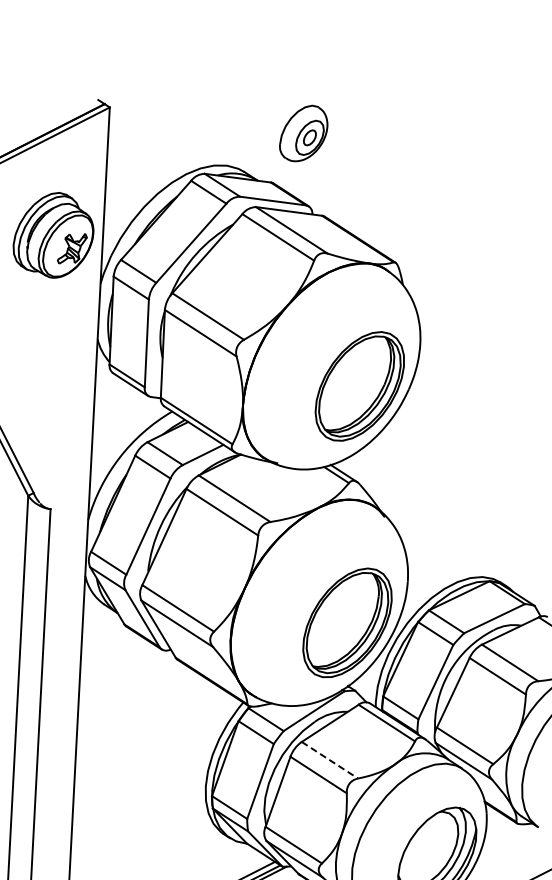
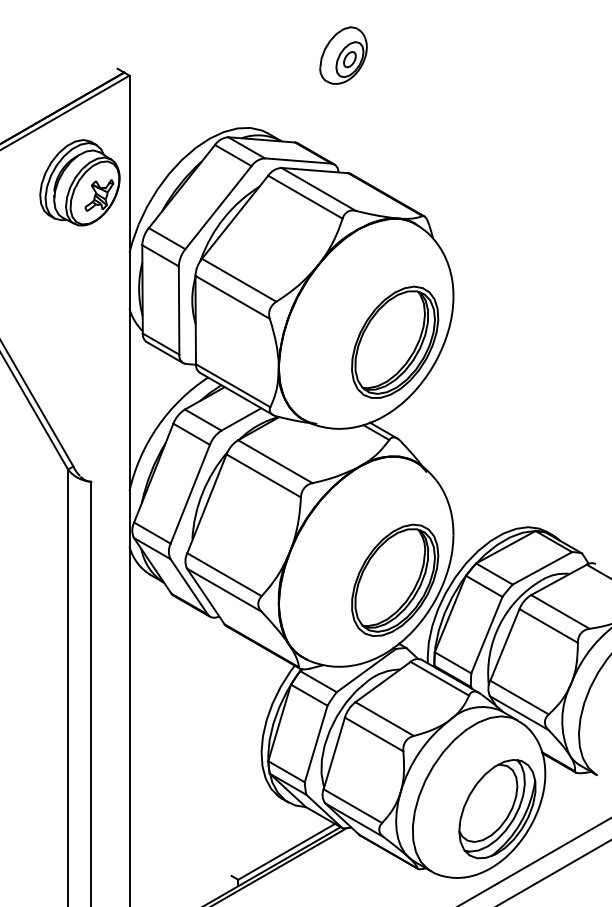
part: (303, 133) -> (343, 55), moved
part: (53, 234) -> (79, 182), moved
line: (329, 760) -> (384, 719), dashed -> solid

